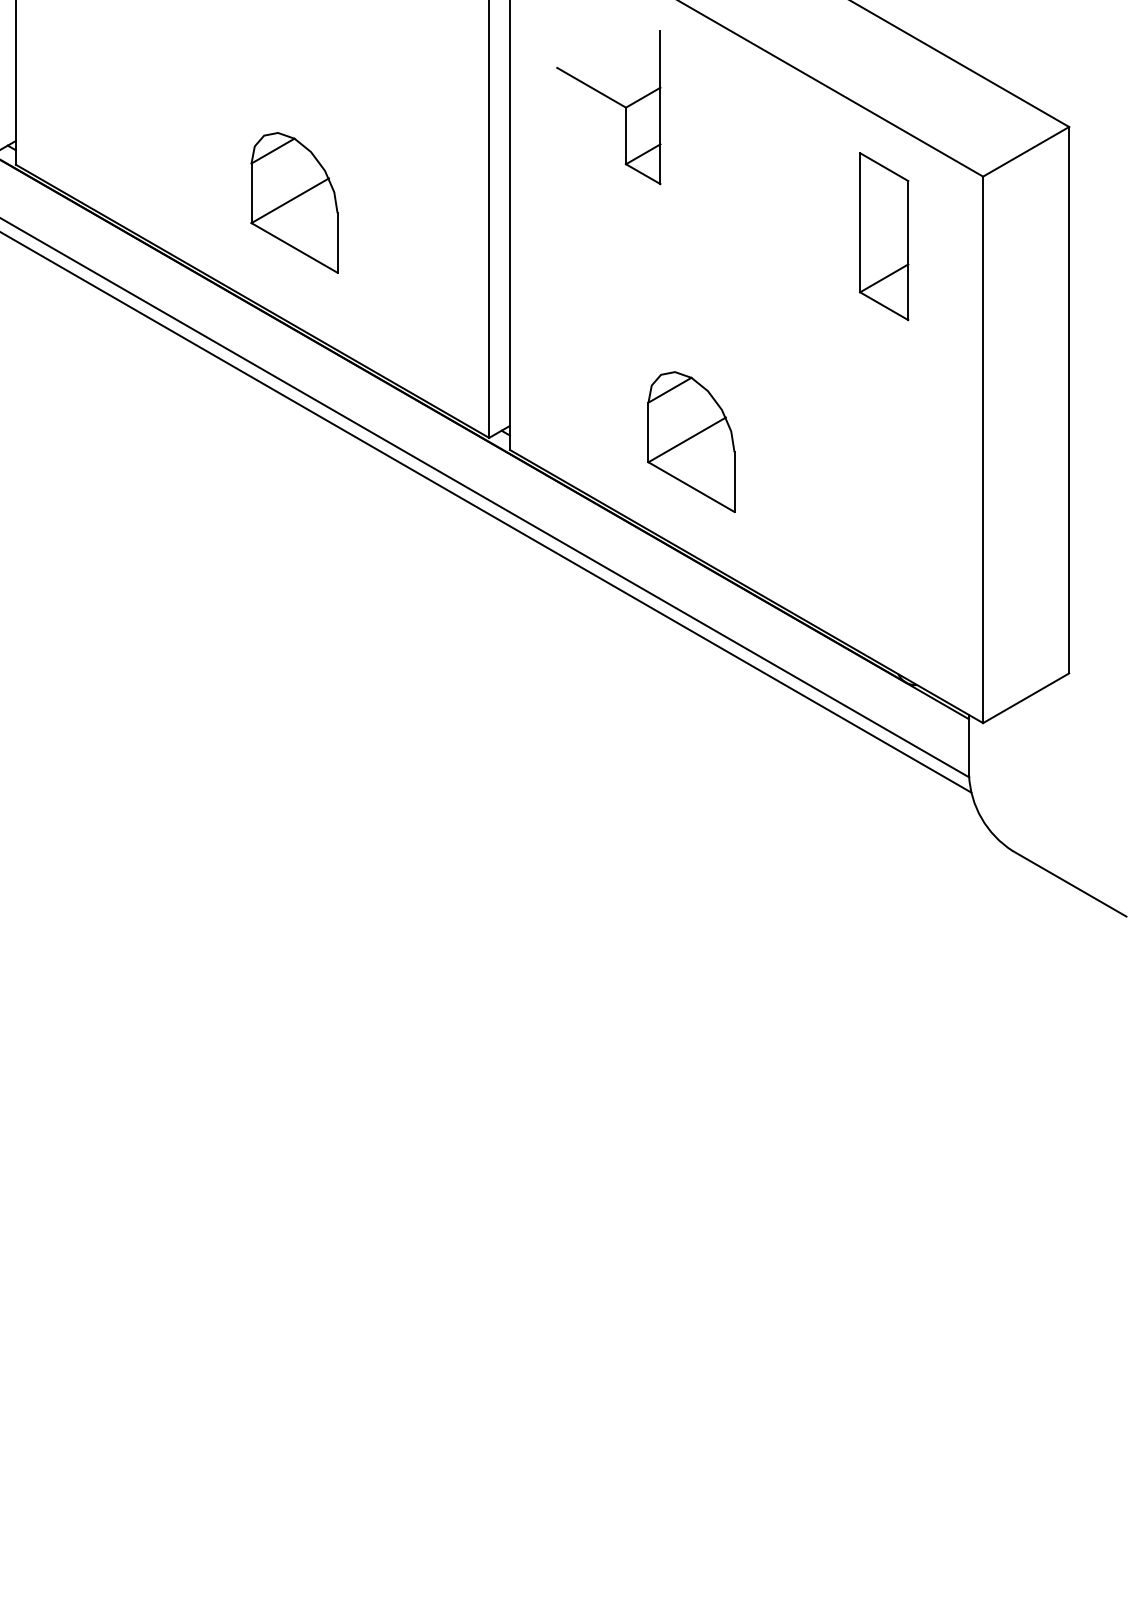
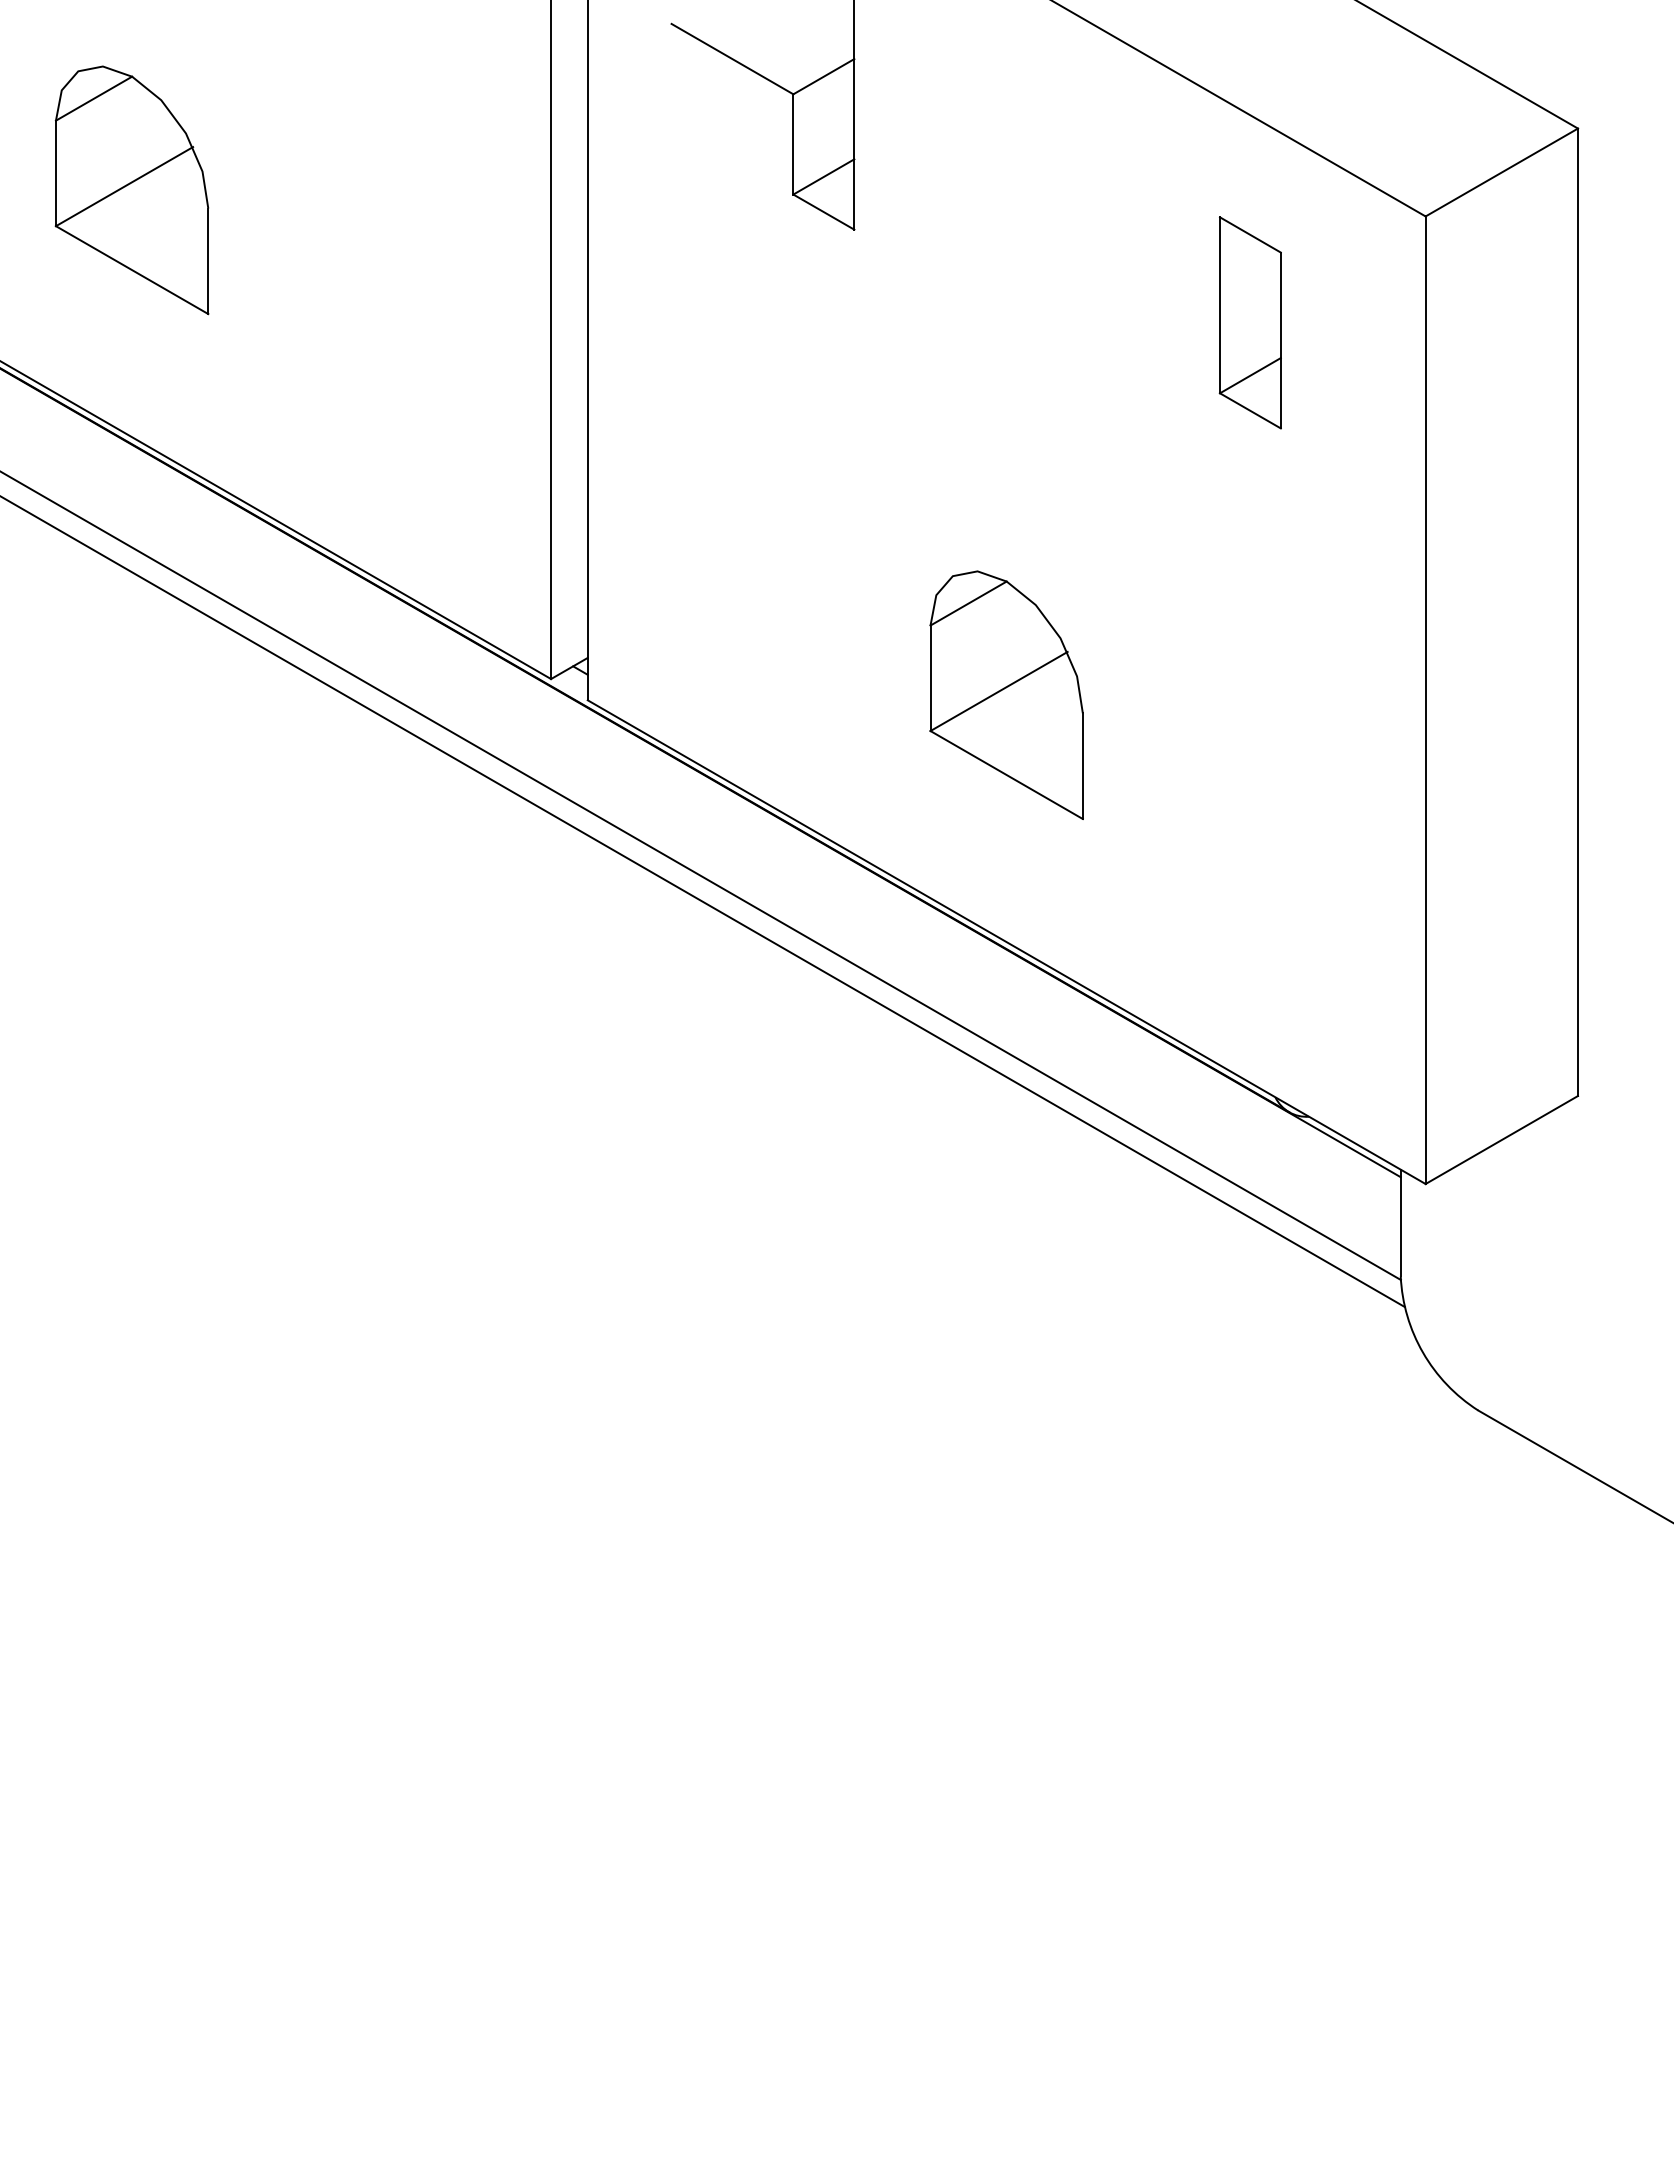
part: (294, 202) -> (132, 189), moved
part: (883, 236) -> (1249, 322), size x0.71
part: (691, 441) -> (1006, 694), moved

